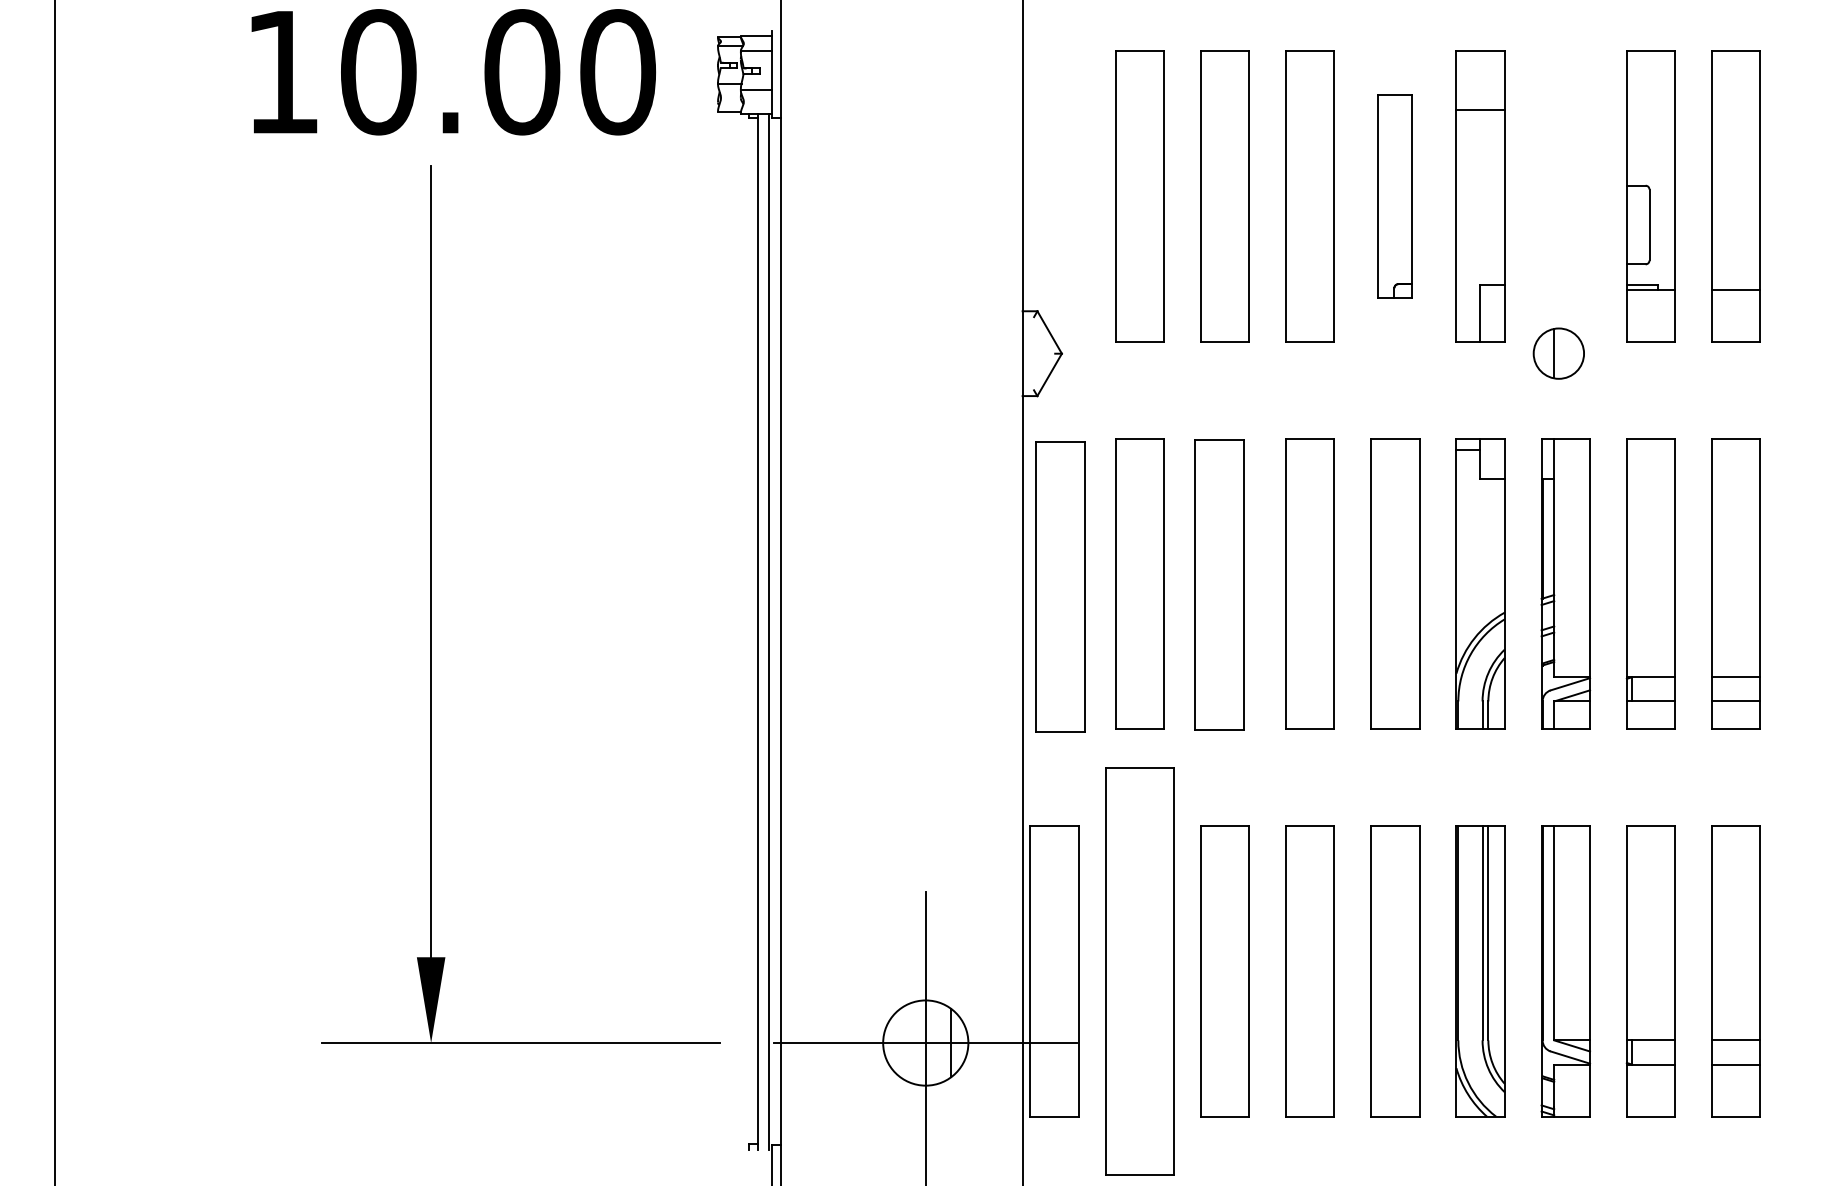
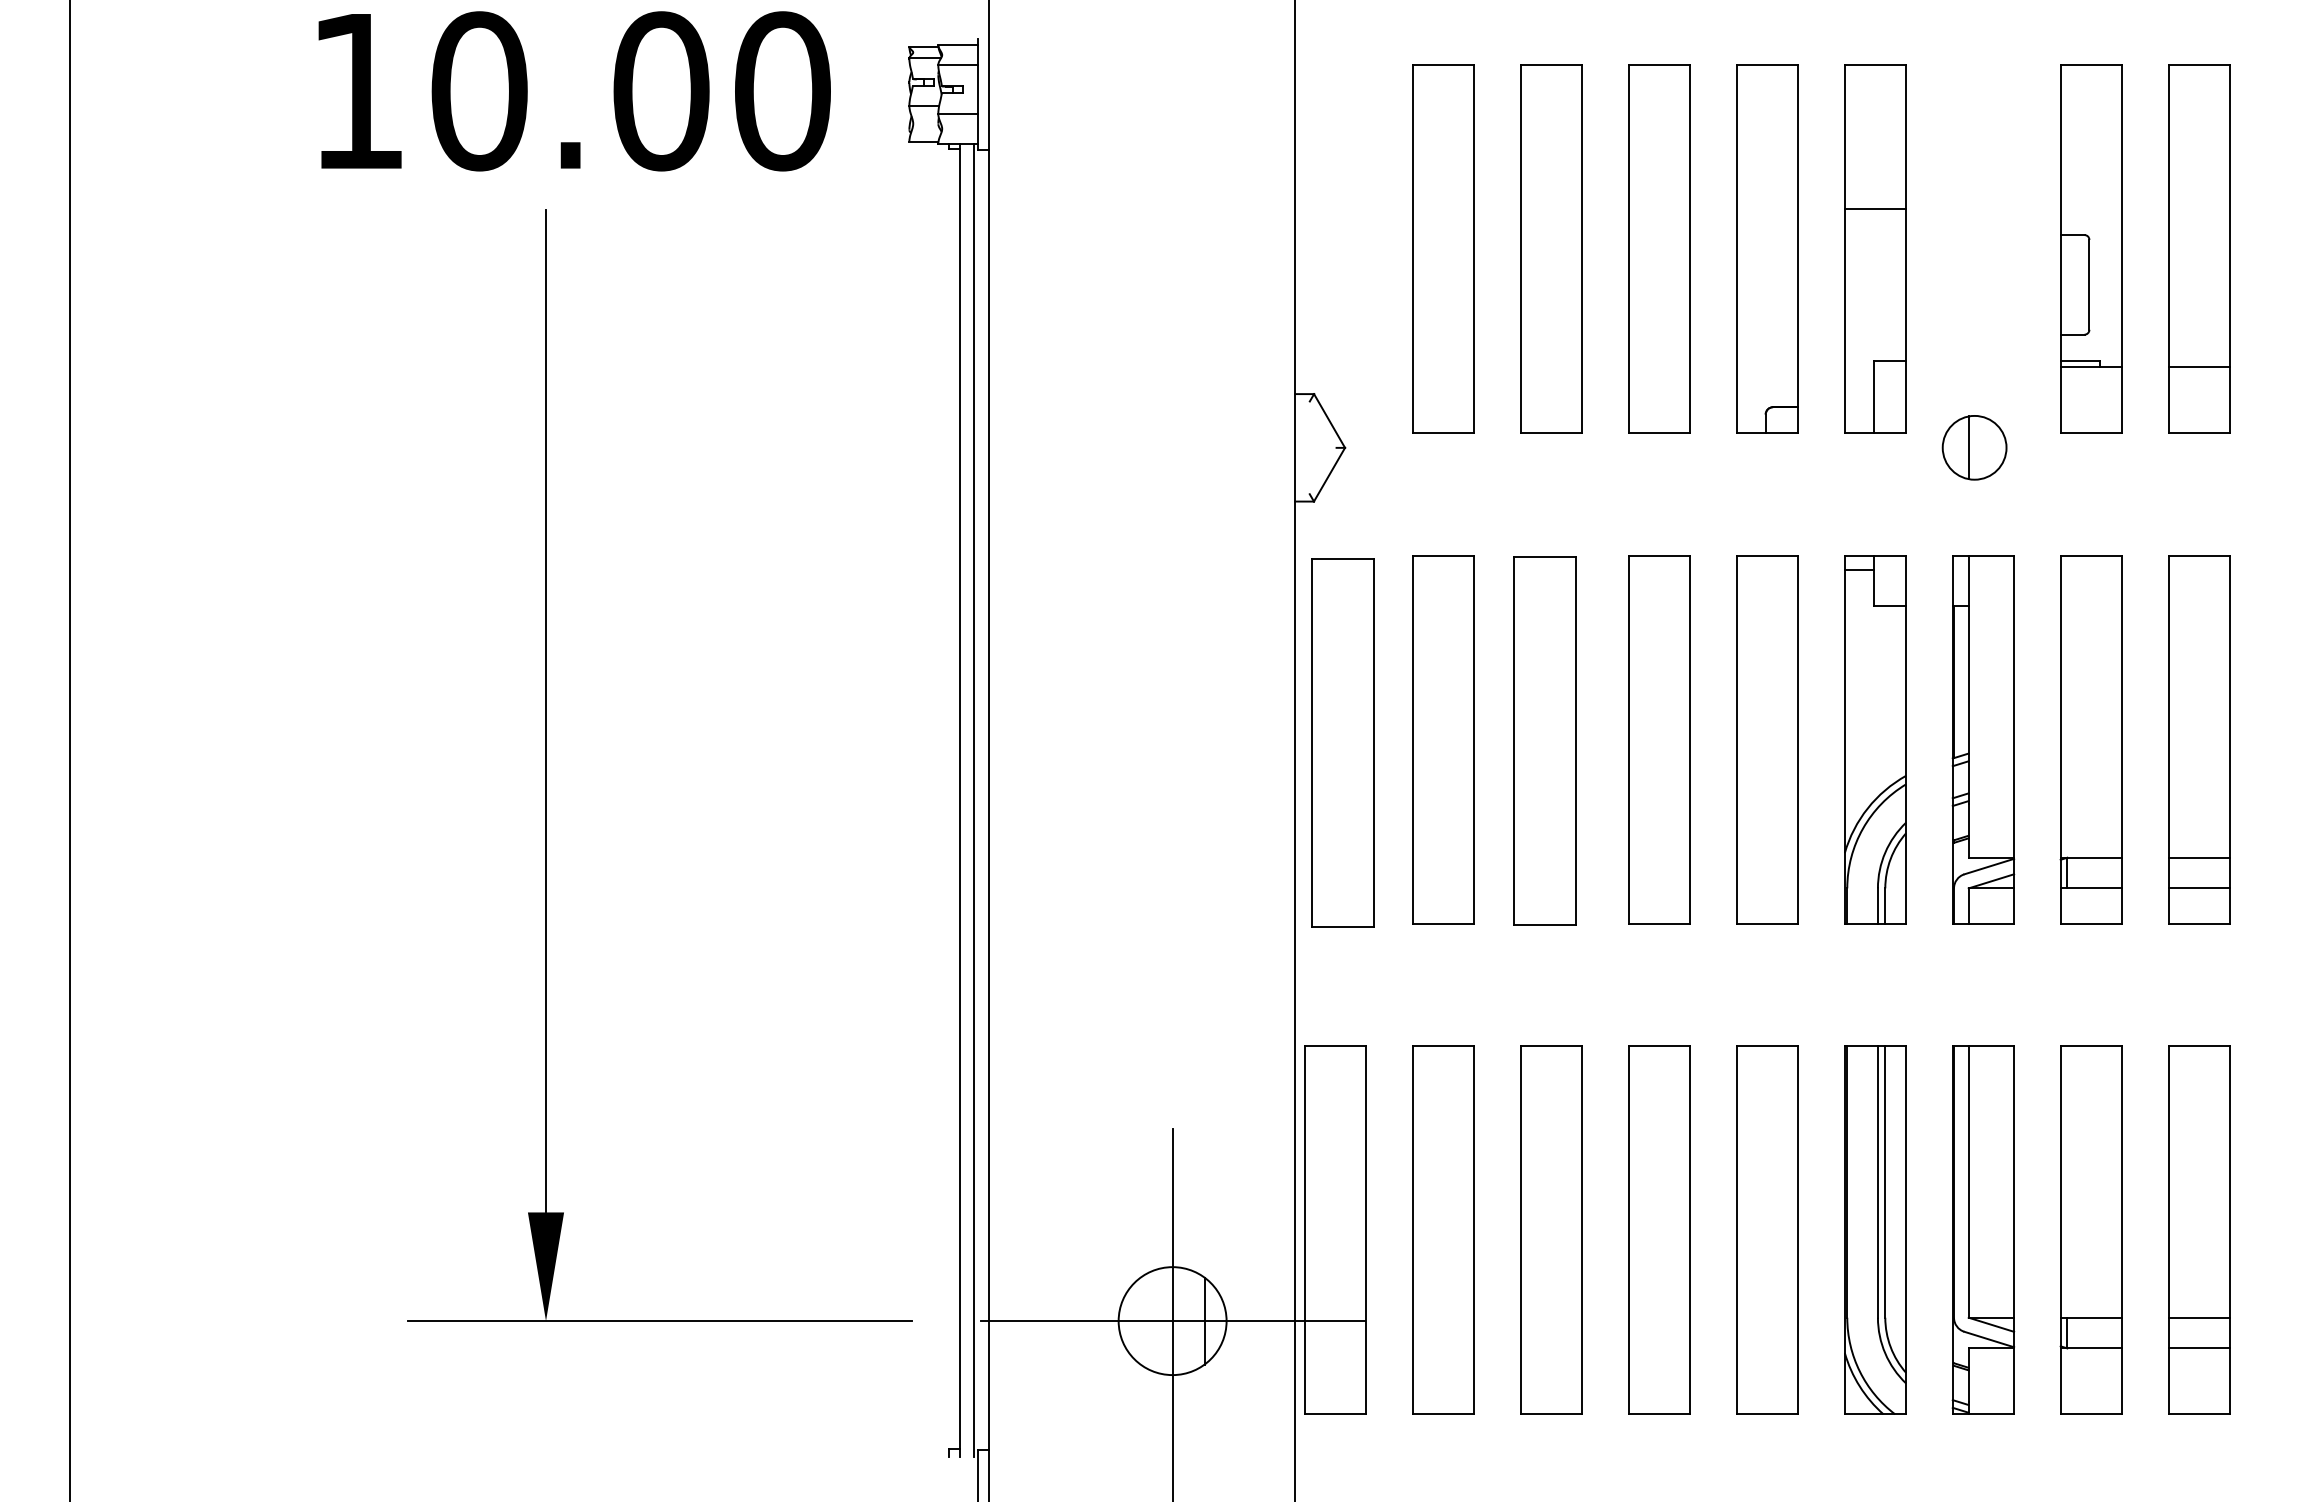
line: (1480, 109) -> (1875, 208), moved
part: (1395, 196) -> (1767, 248), size x1.43
part: (1139, 970) -> (1443, 1229), size x0.71

